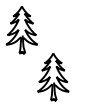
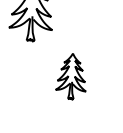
part: (53, 77) -> (71, 76), size x0.7

